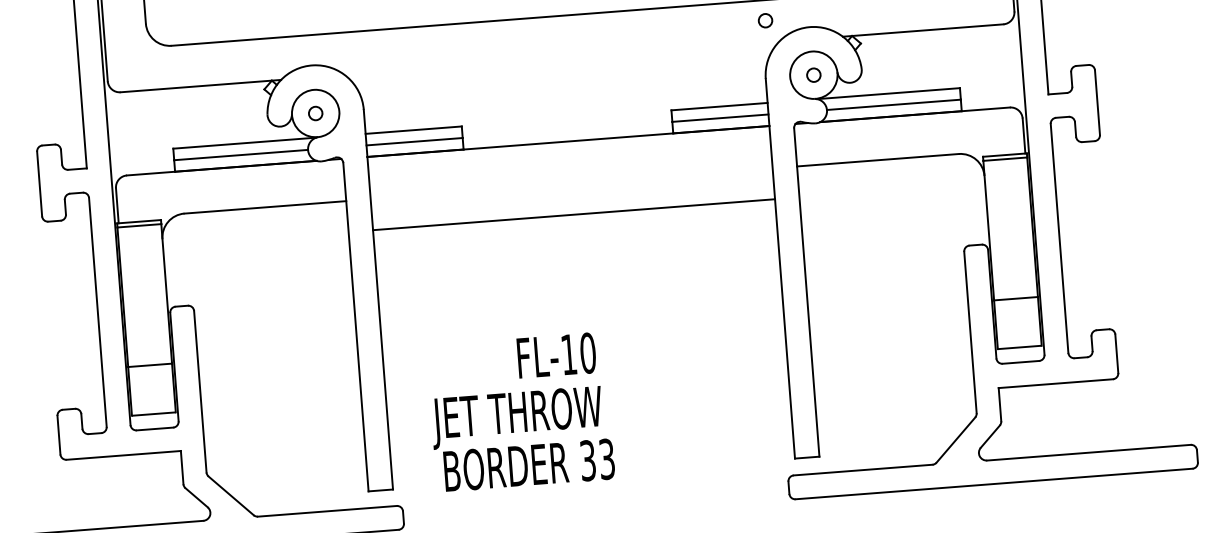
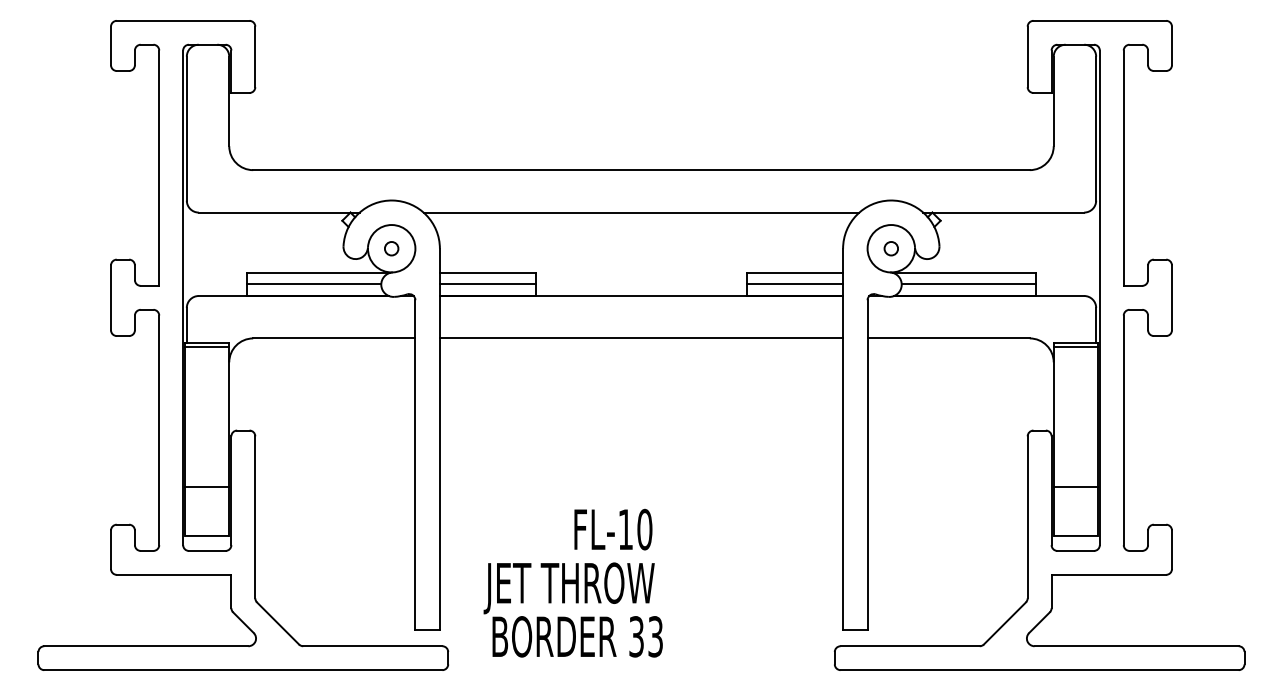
circle: (764, 20) -> (846, 190), removed
line: (562, 58) -> (641, 212), added
line: (574, 214) -> (641, 338), moved
text: (519, 411) -> (572, 582), moved

